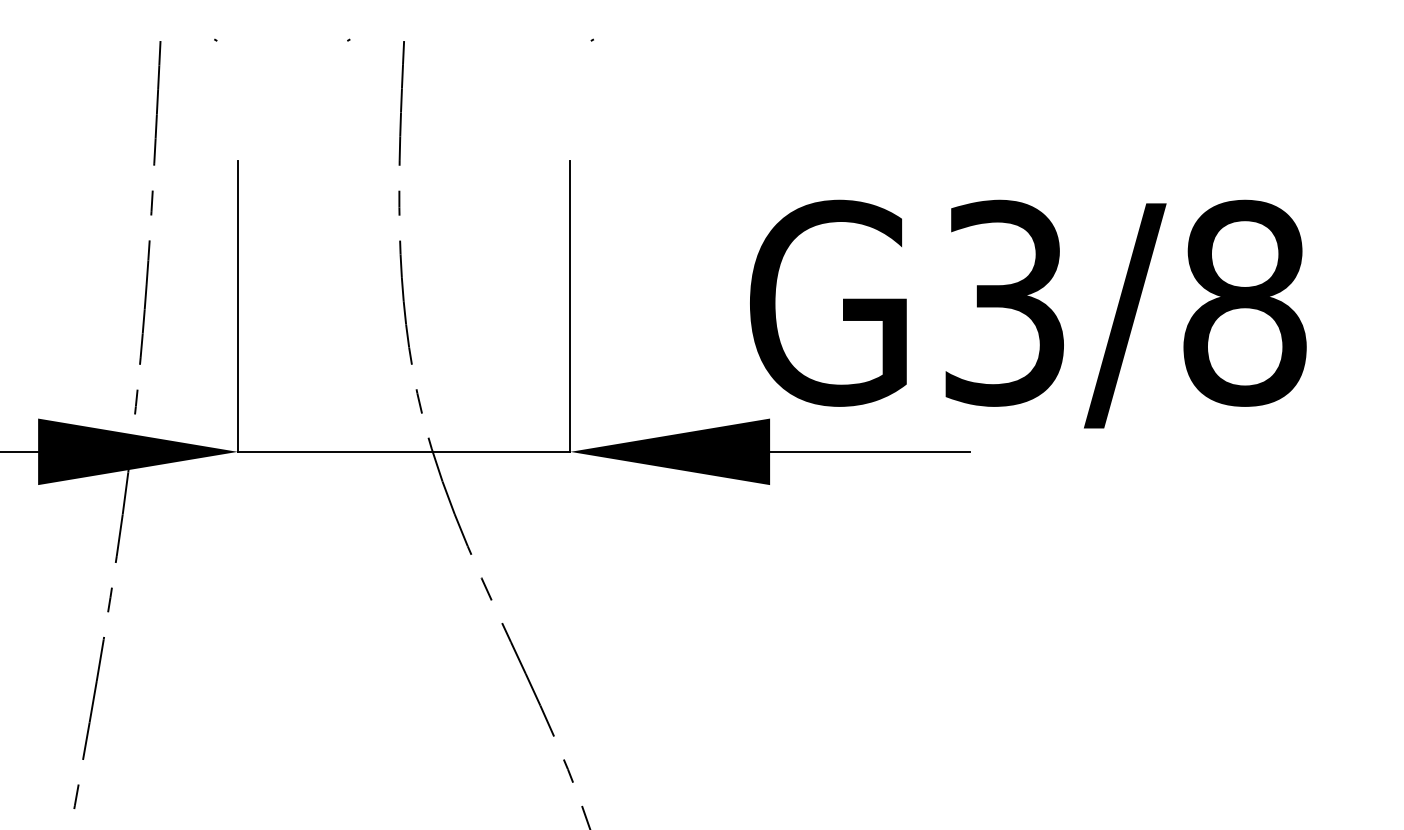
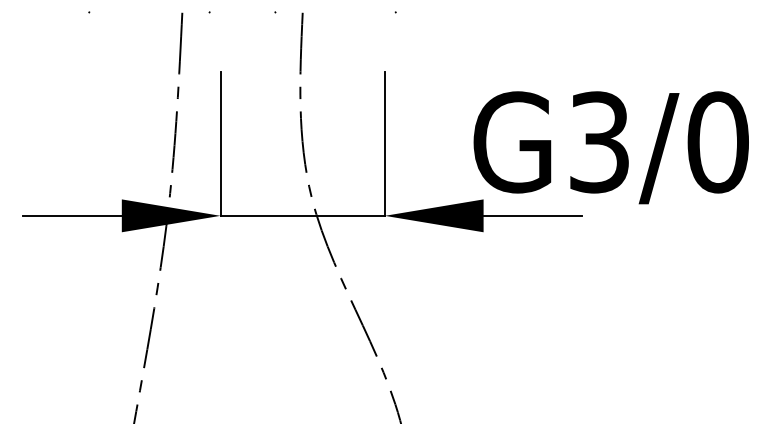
text: (1243, 303) -> (717, 142), G3/8 -> G3/0

